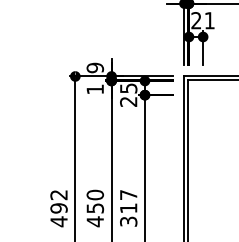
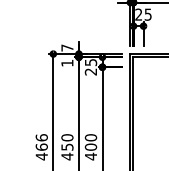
text: (209, 20) -> (148, 14), 21 -> 25
text: (95, 67) -> (67, 47), 9 -> 7
text: (58, 201) -> (41, 142), 492 -> 466
text: (128, 208) -> (90, 147), 317 -> 400

